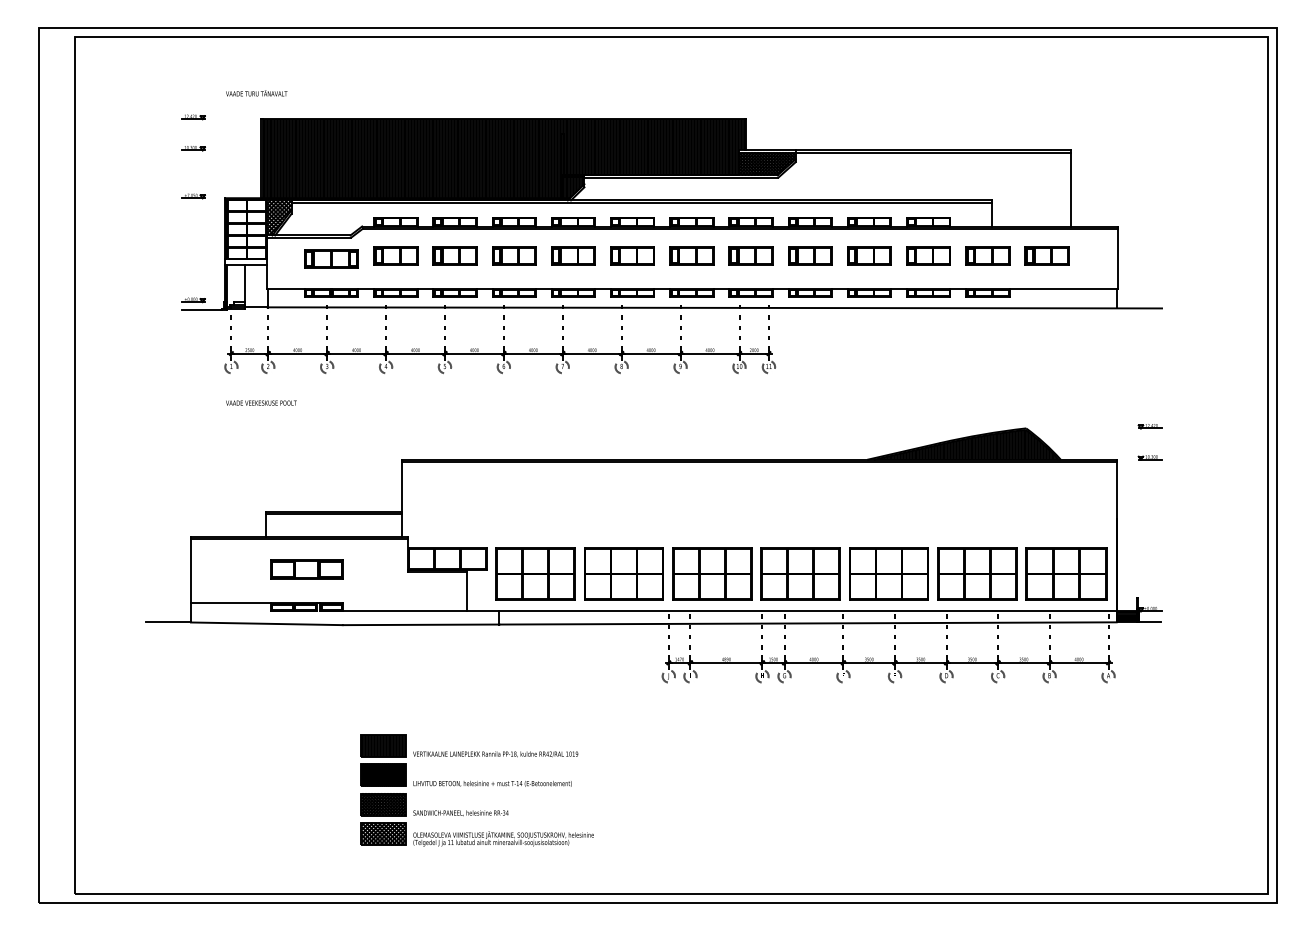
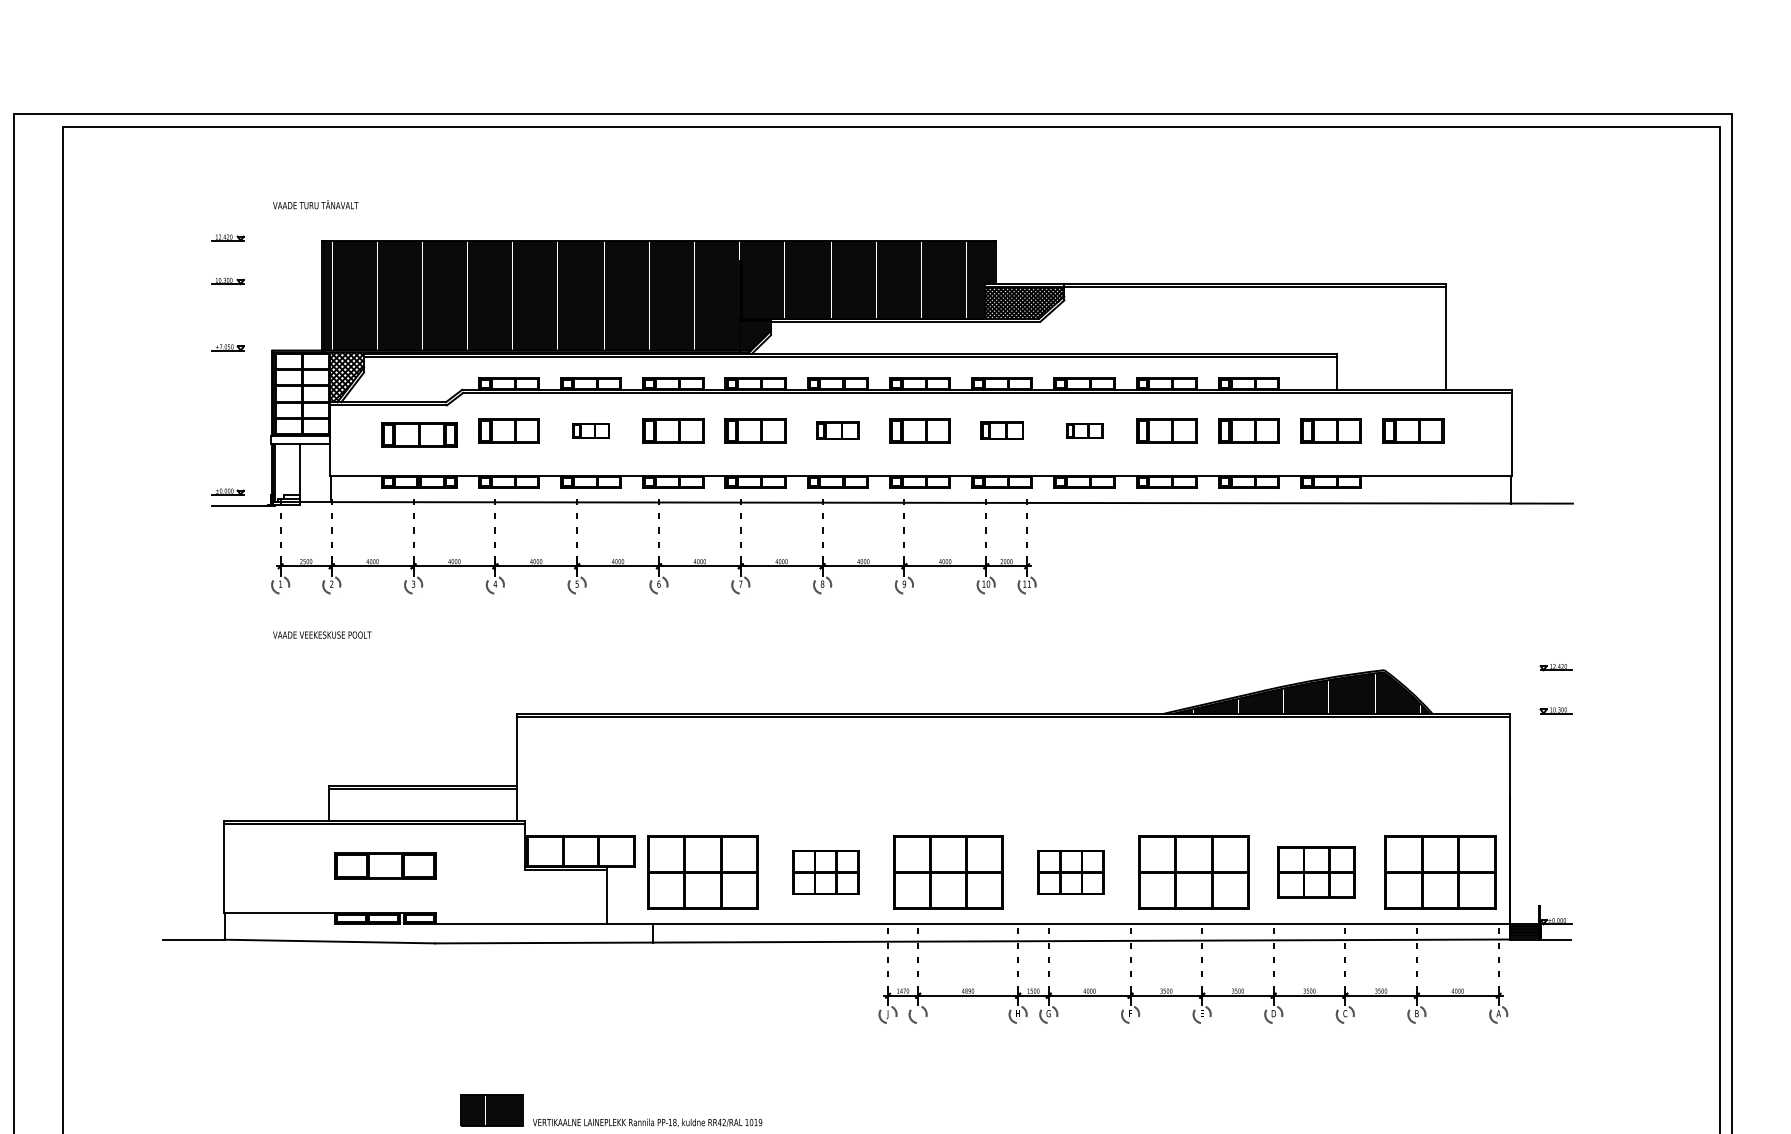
part: (454, 255) -> (590, 430), size x0.6
part: (632, 255) -> (837, 430), size x0.7
part: (750, 255) -> (1001, 430), size x0.7
part: (810, 255) -> (1084, 430), size x0.6
part: (623, 573) -> (825, 871), size x0.6
part: (800, 573) -> (1070, 871), size x0.6
part: (977, 573) -> (1316, 871), size x0.7

